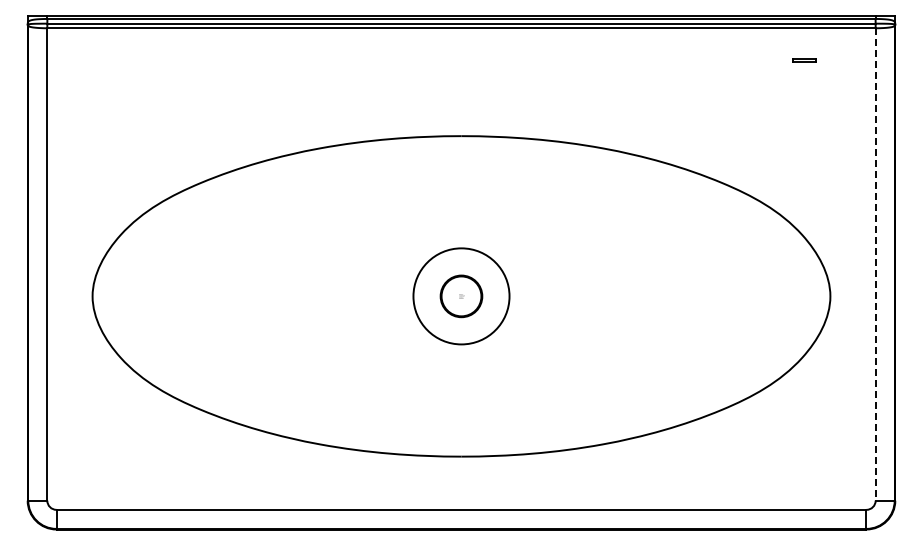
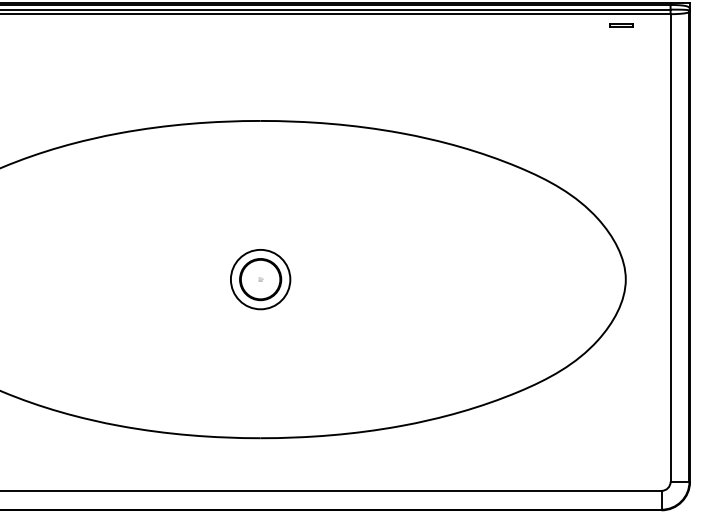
line: (804, 59) -> (621, 24), moved
line: (875, 264) -> (670, 248), dashed -> solid
circle: (461, 296) -> (260, 279), size x0.62

